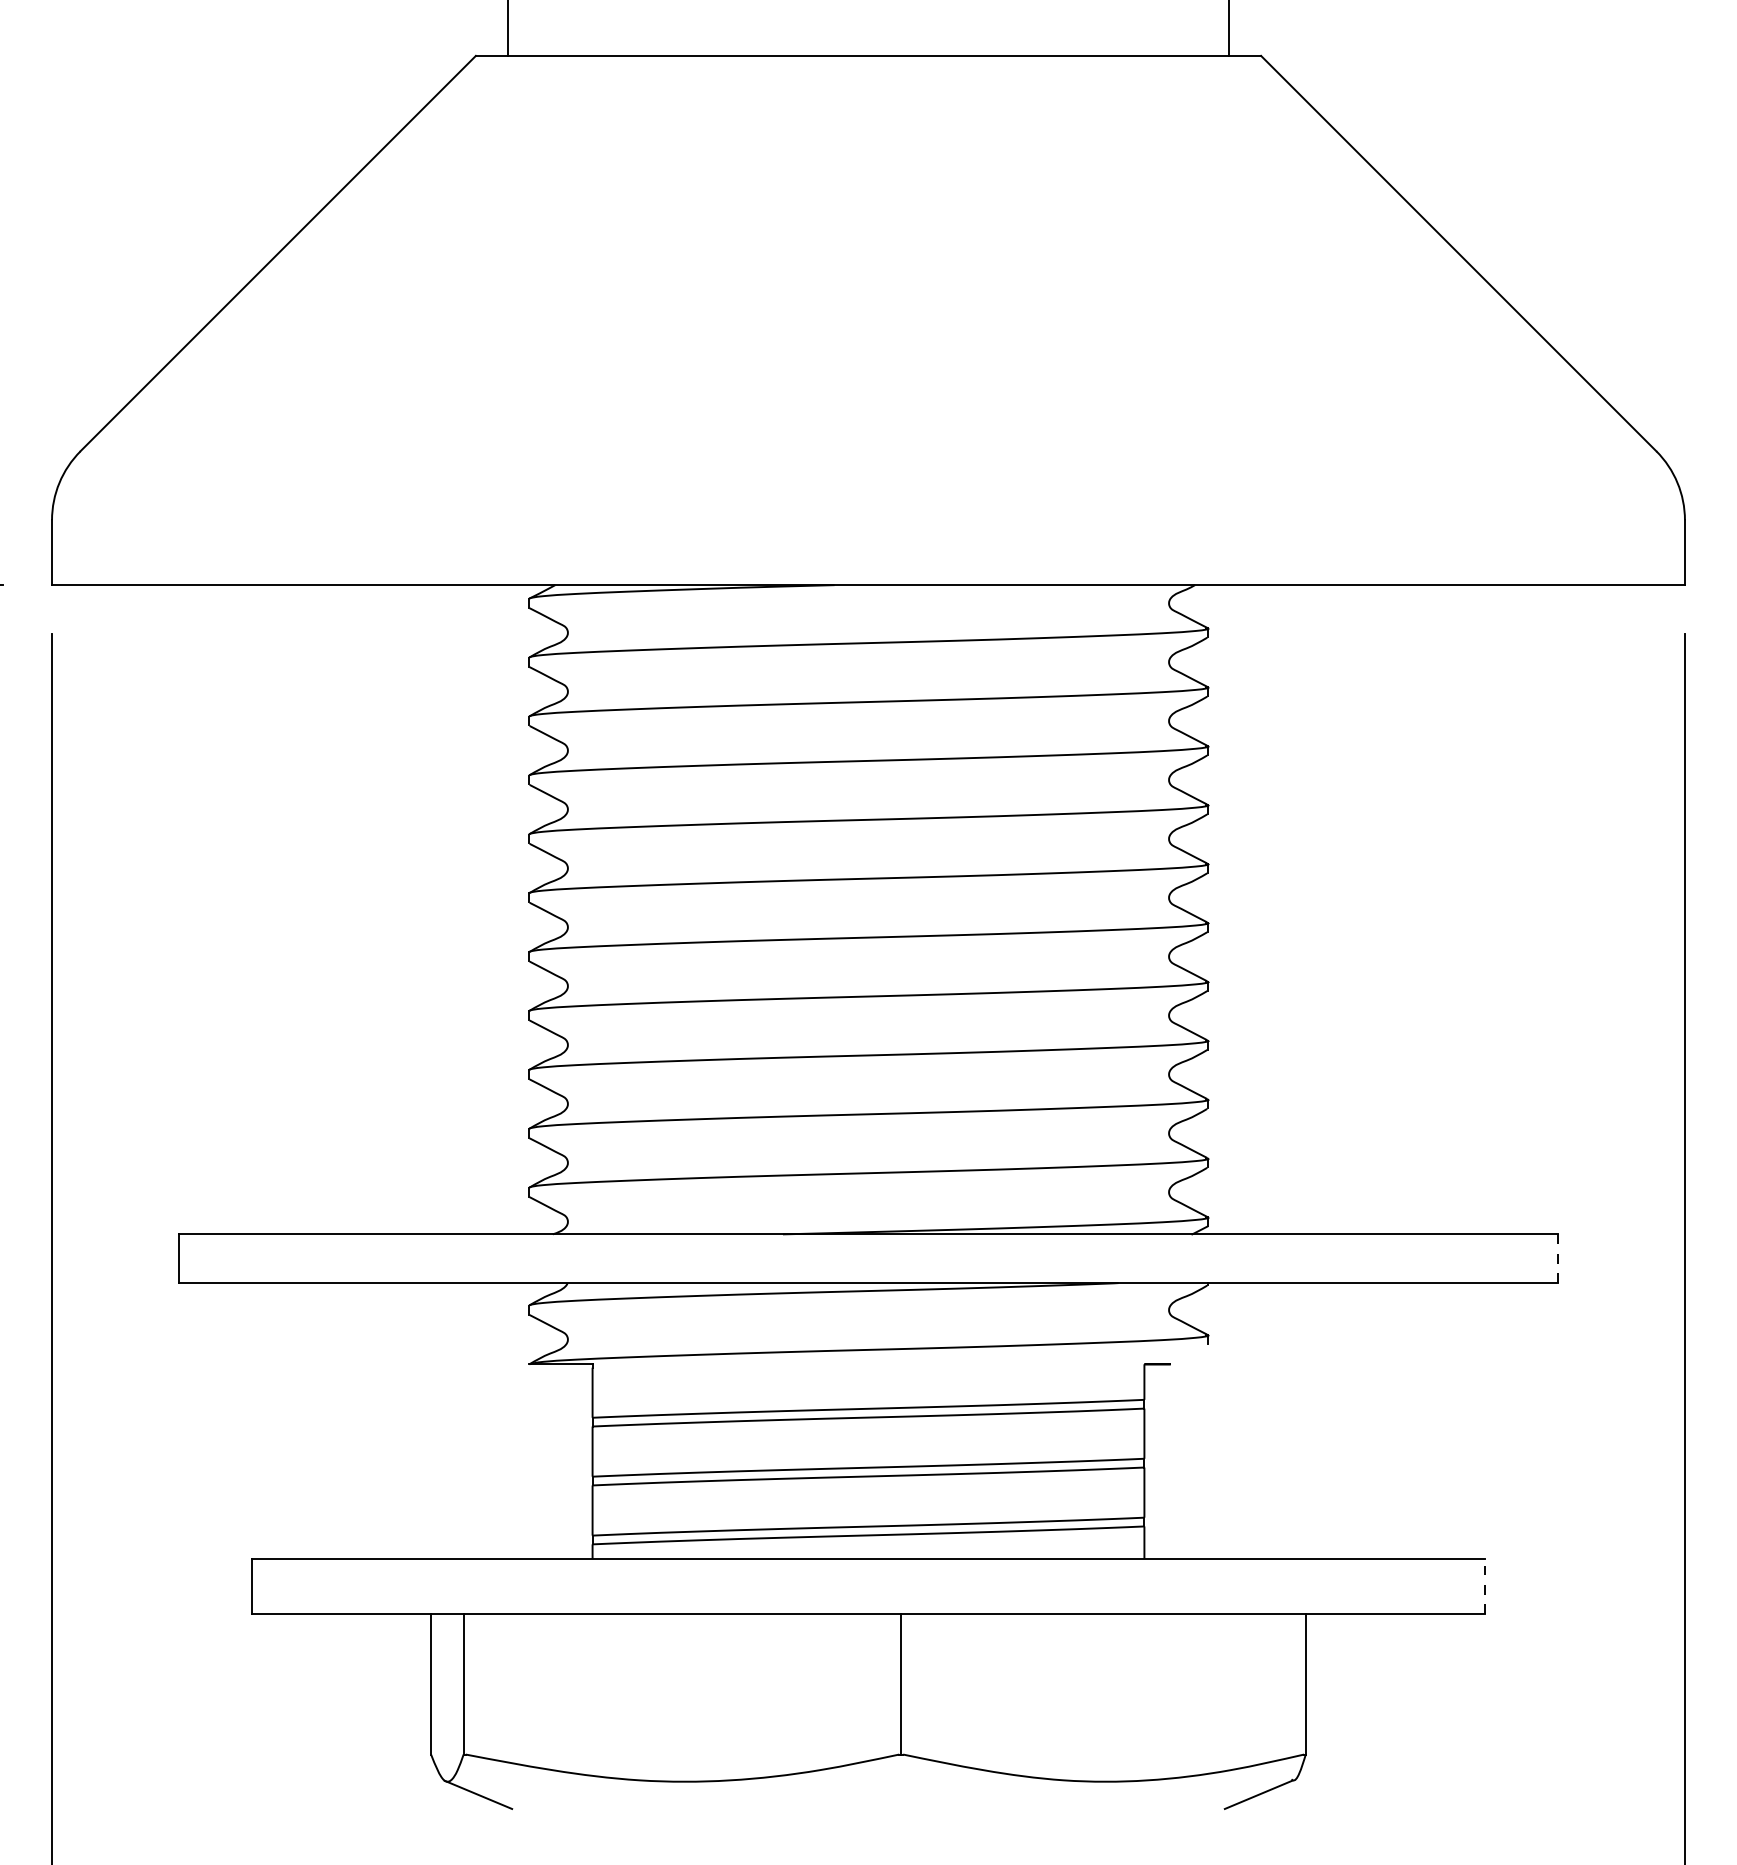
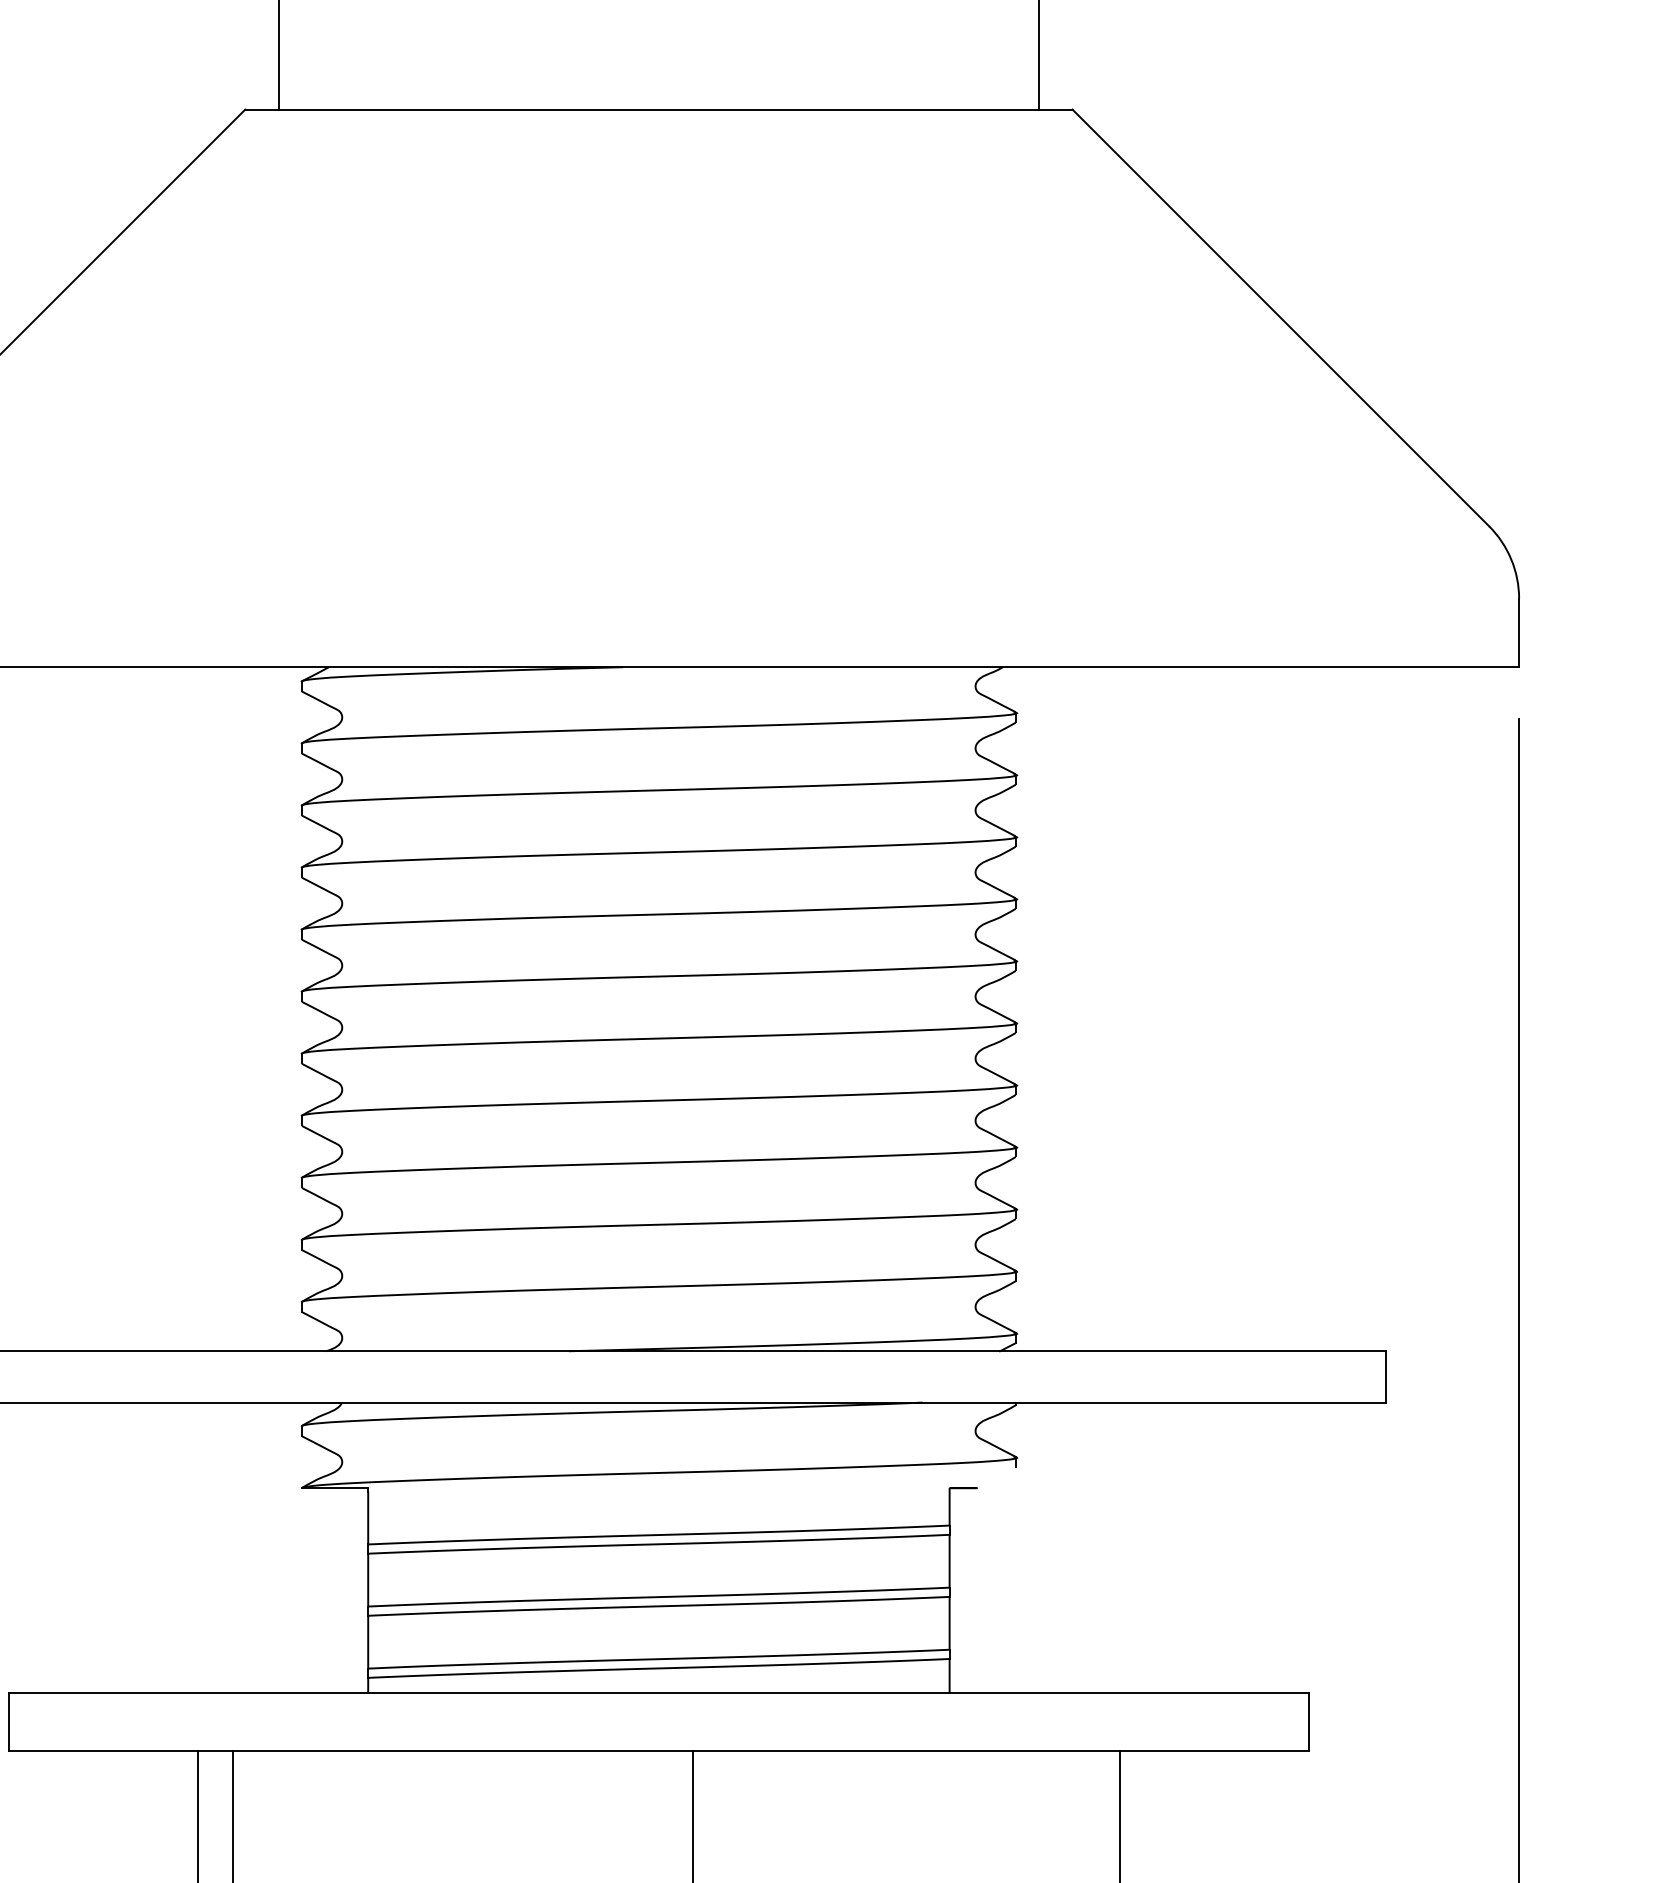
line: (1558, 1258) -> (1385, 1376), dashed -> solid
line: (1485, 1586) -> (1308, 1722), dashed -> solid

